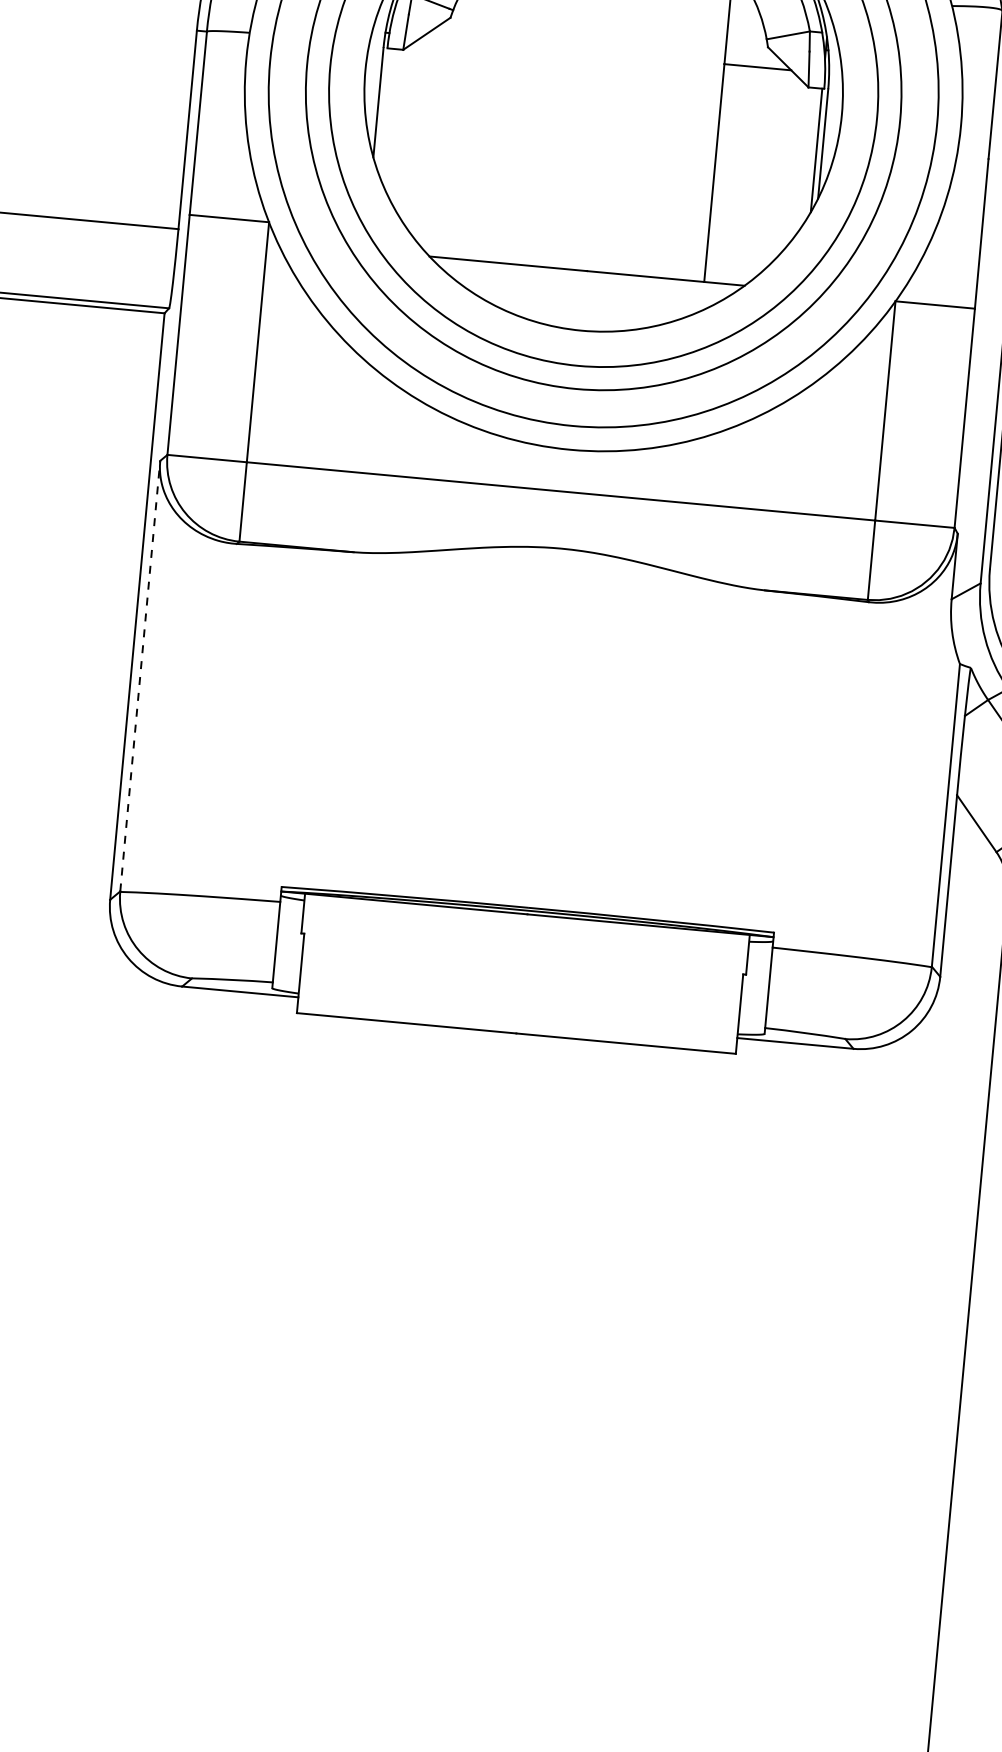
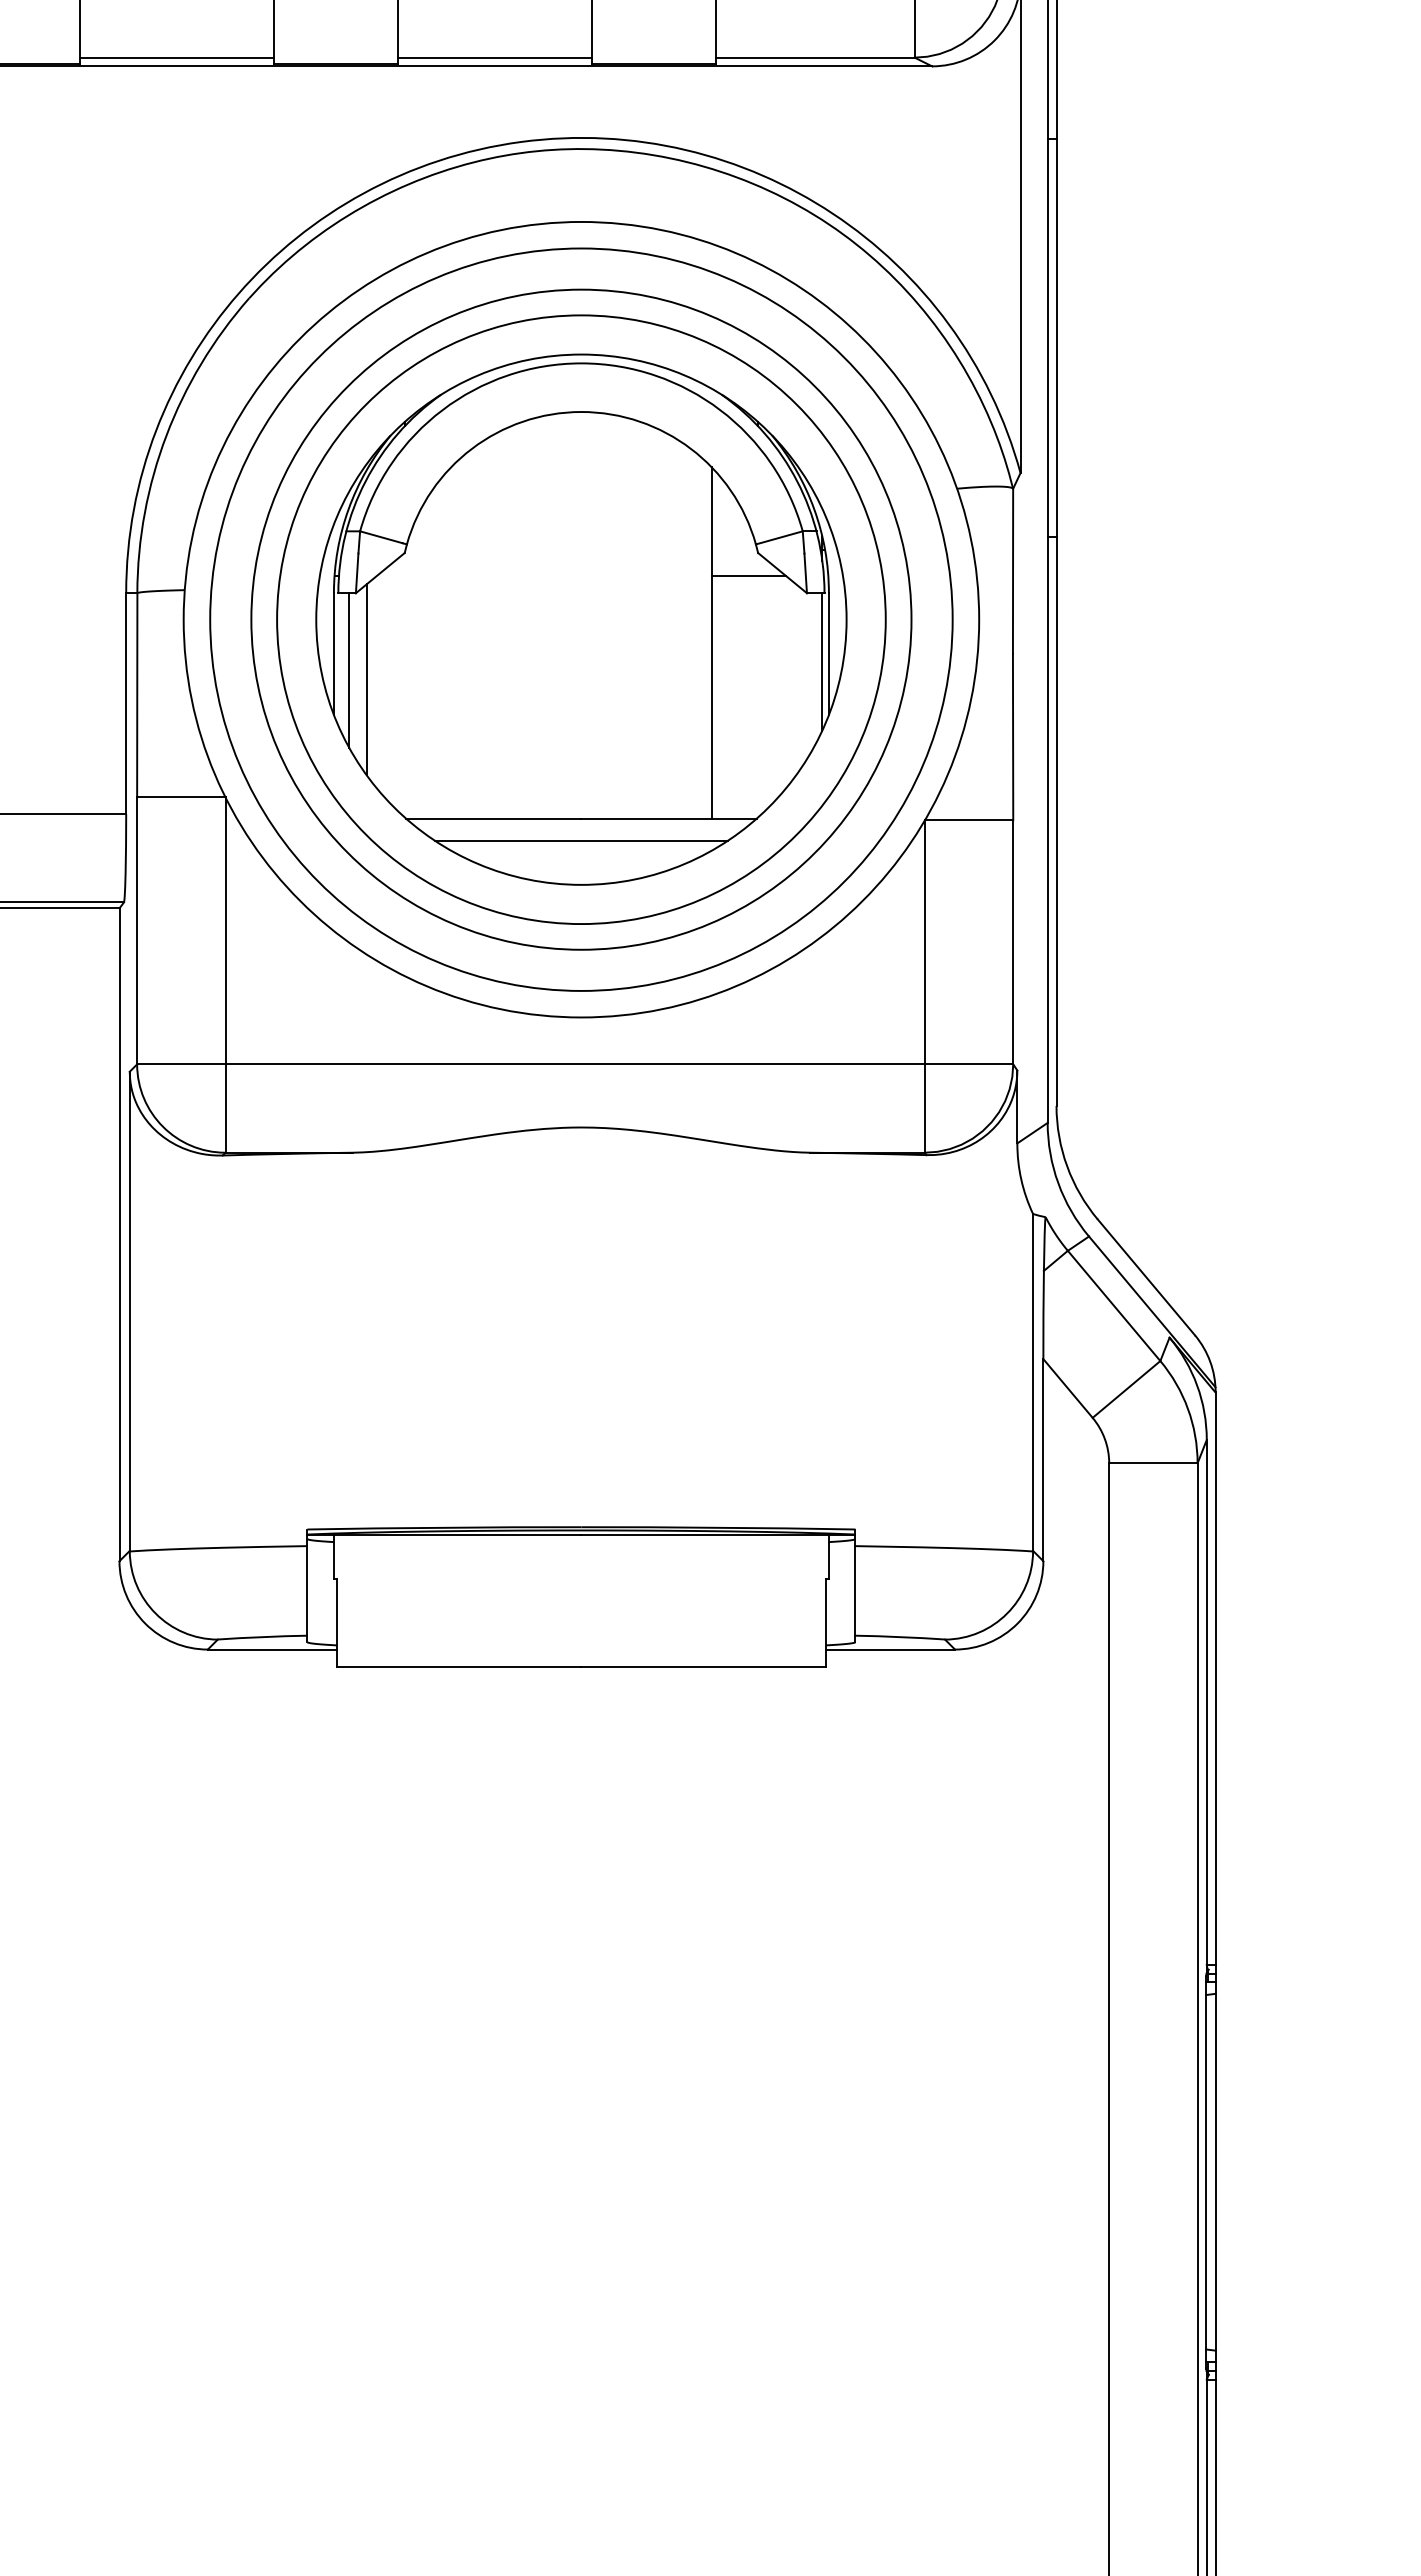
line: (391, 118) -> (349, 670), added
line: (405, 128) -> (366, 679), added
line: (585, 290) -> (581, 840), added
line: (139, 676) -> (129, 1311), dashed -> solid

